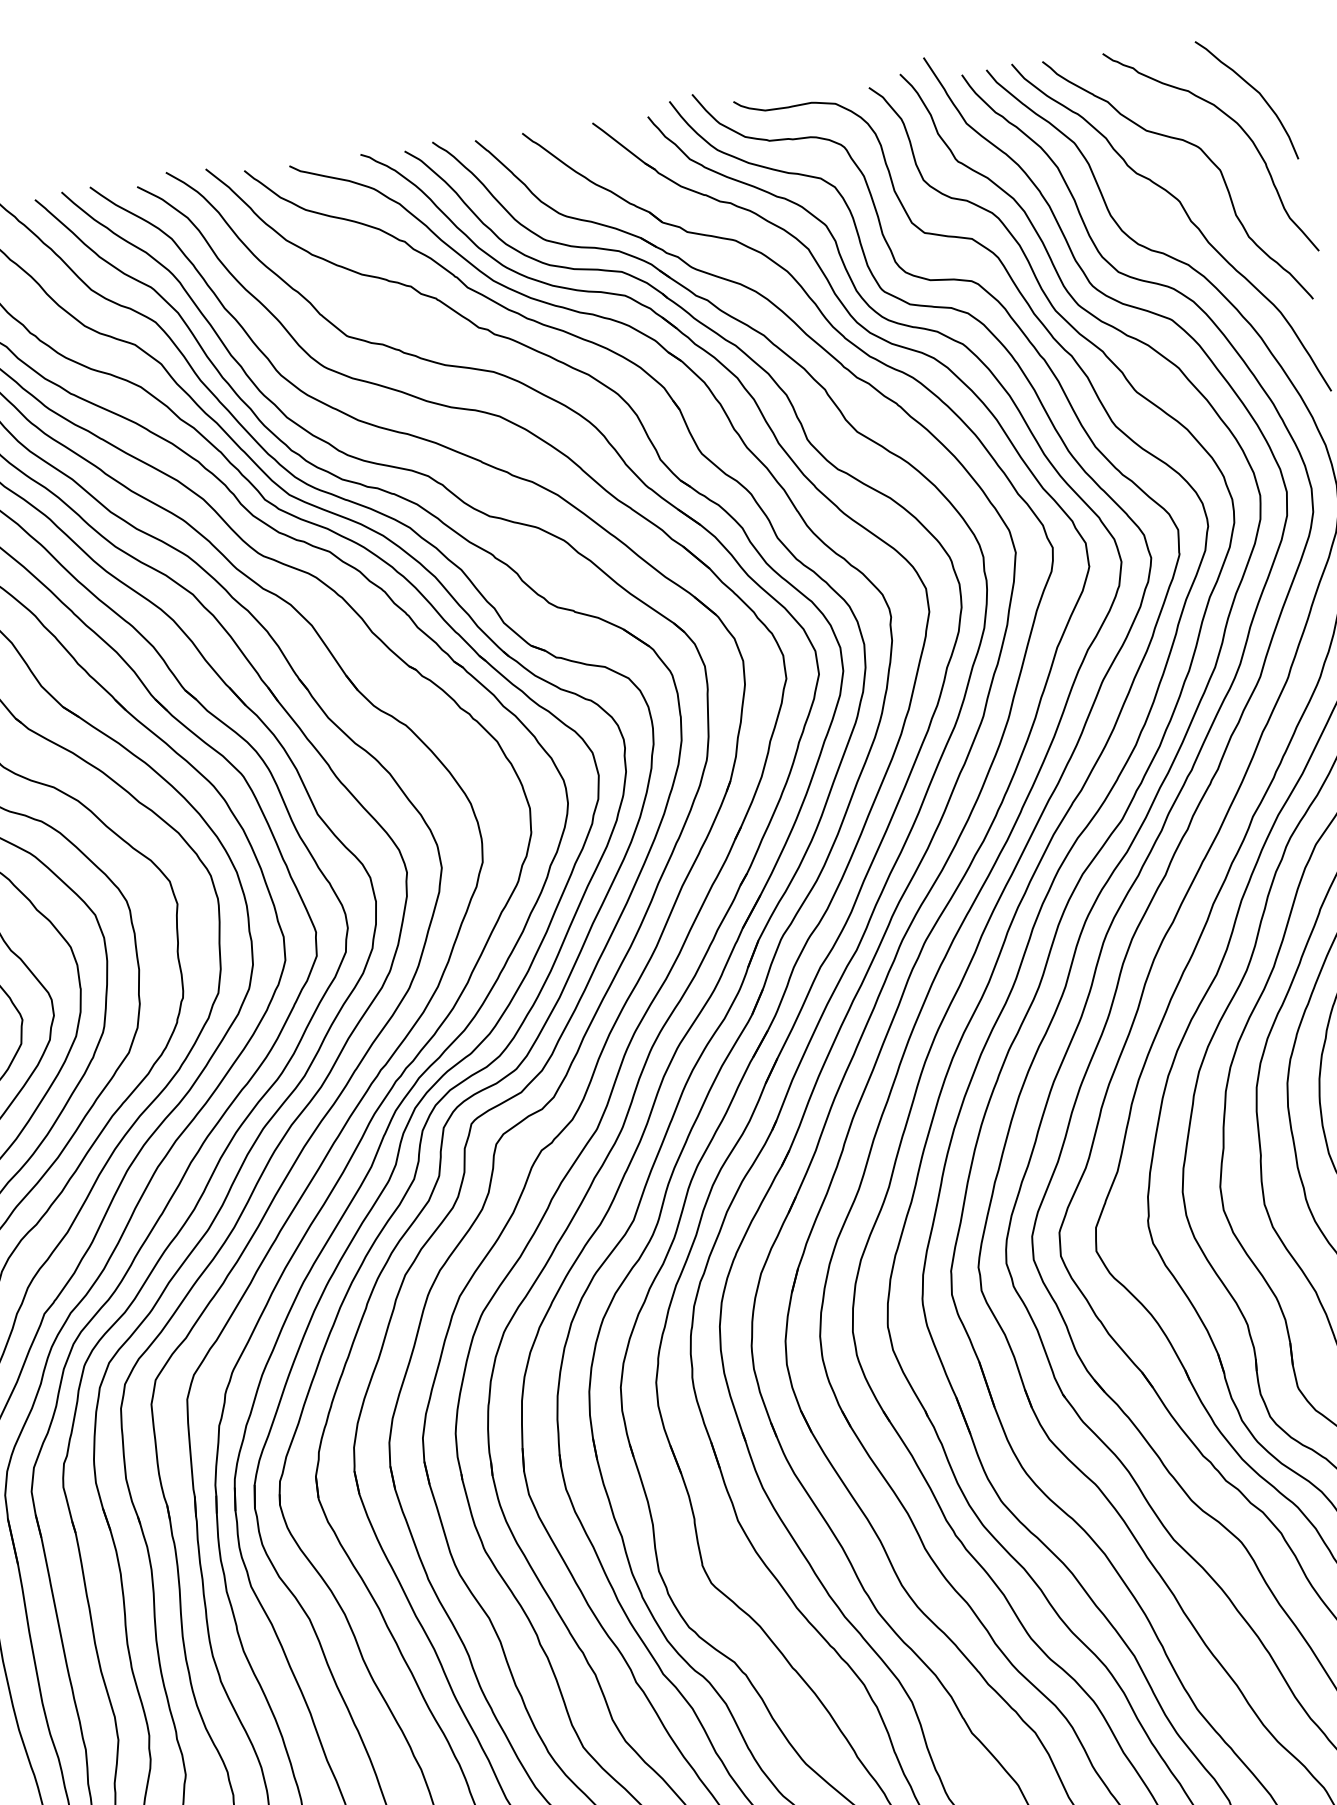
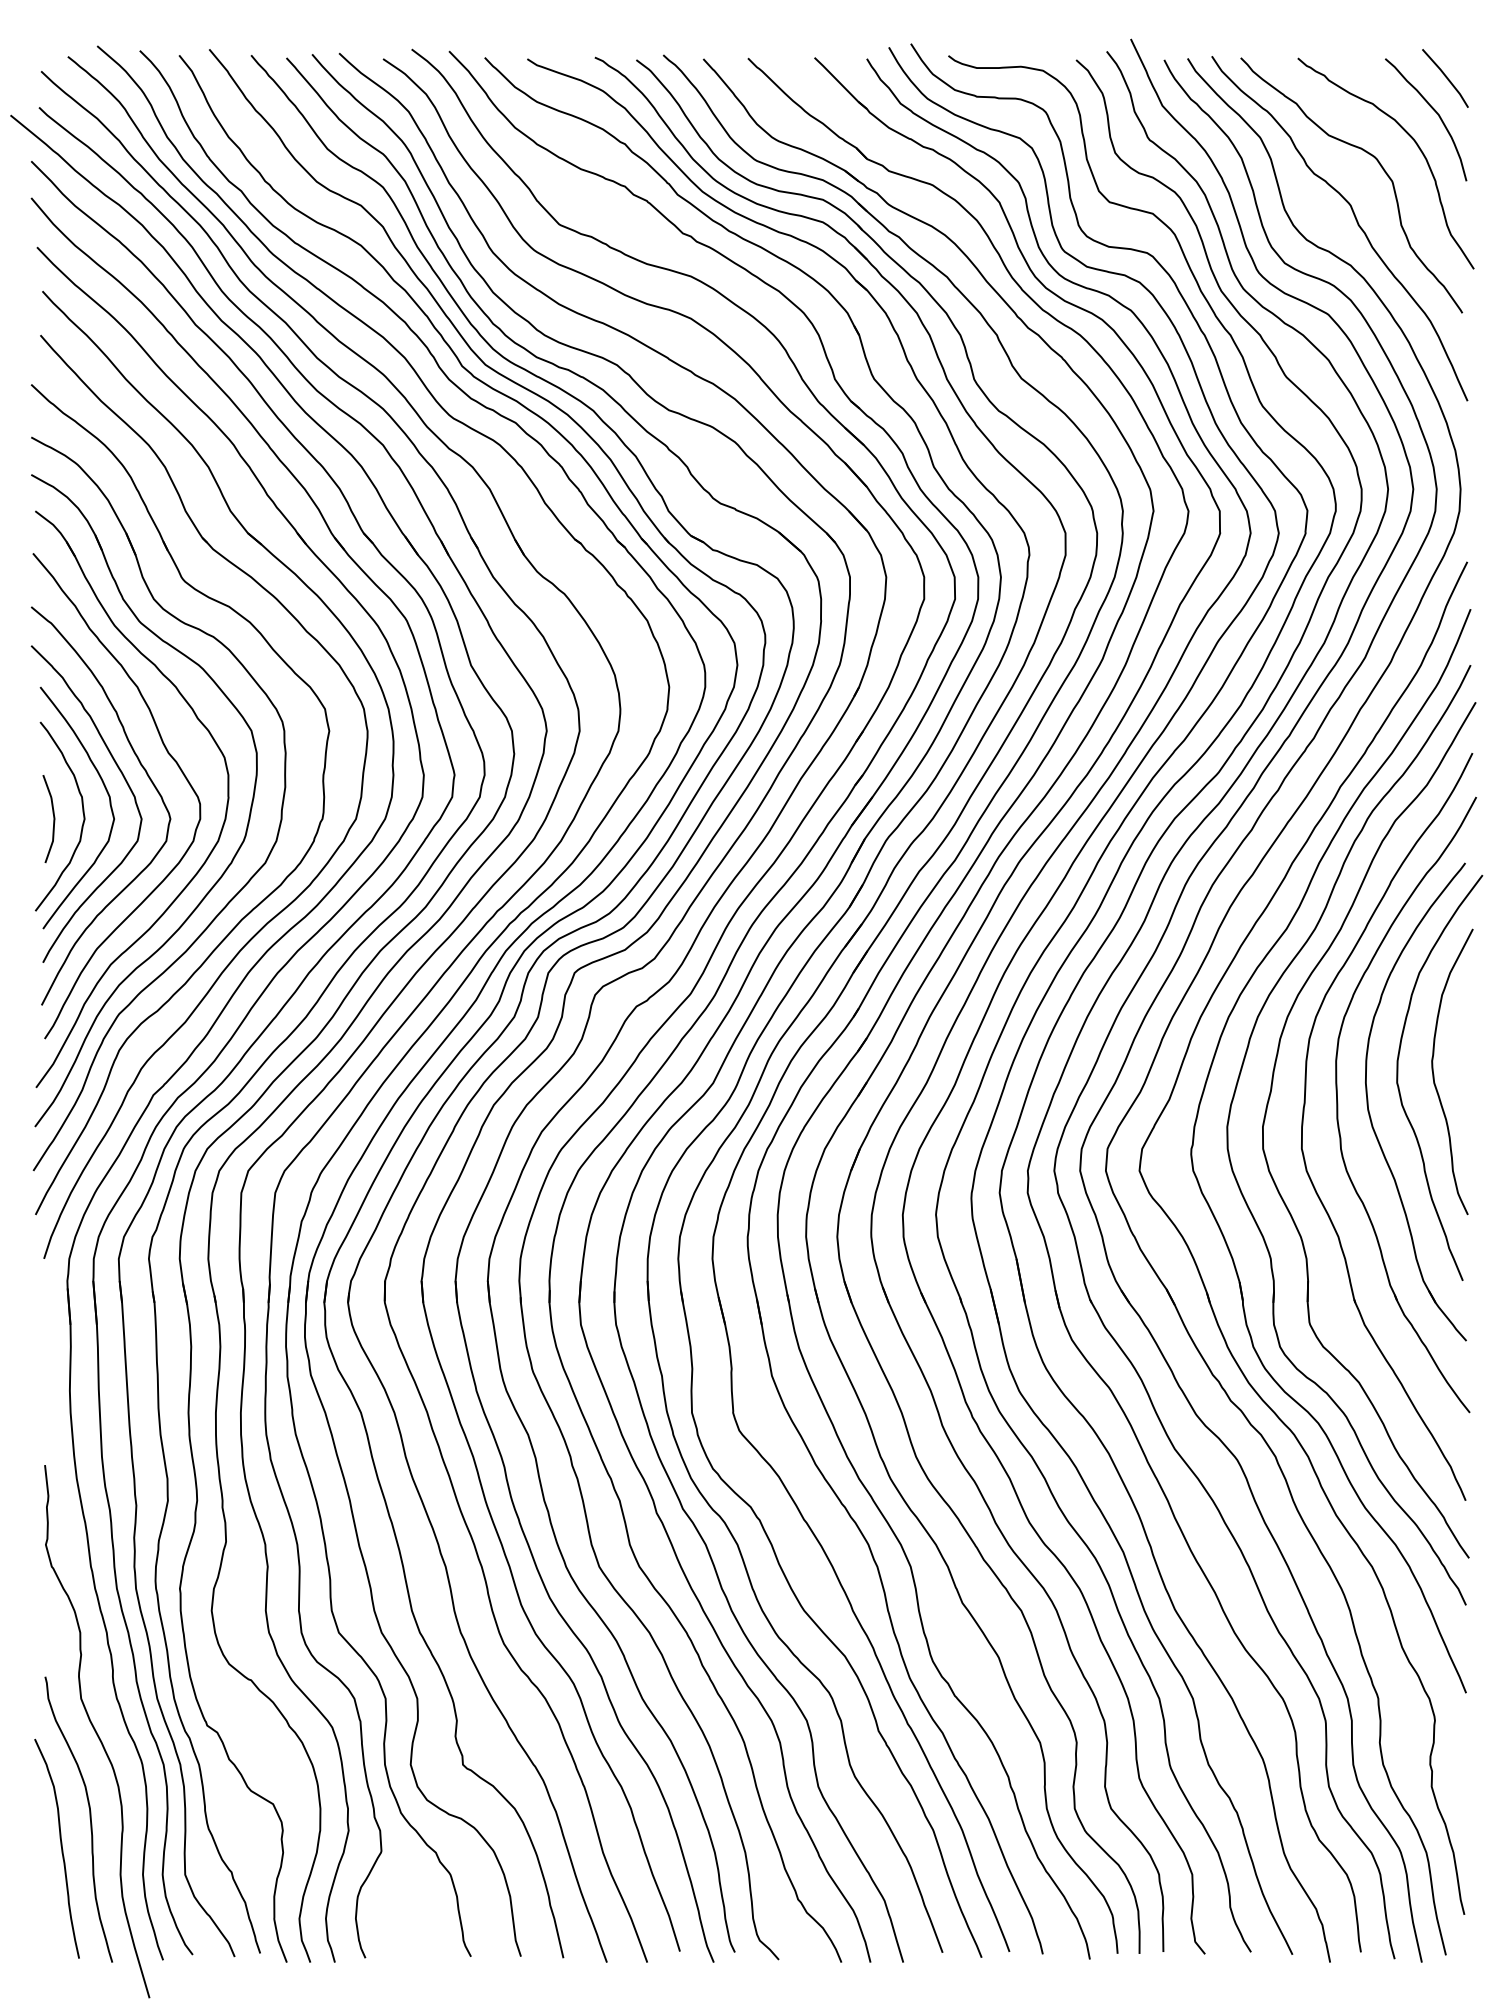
line: (1261, 52) -> (1445, 77), added

